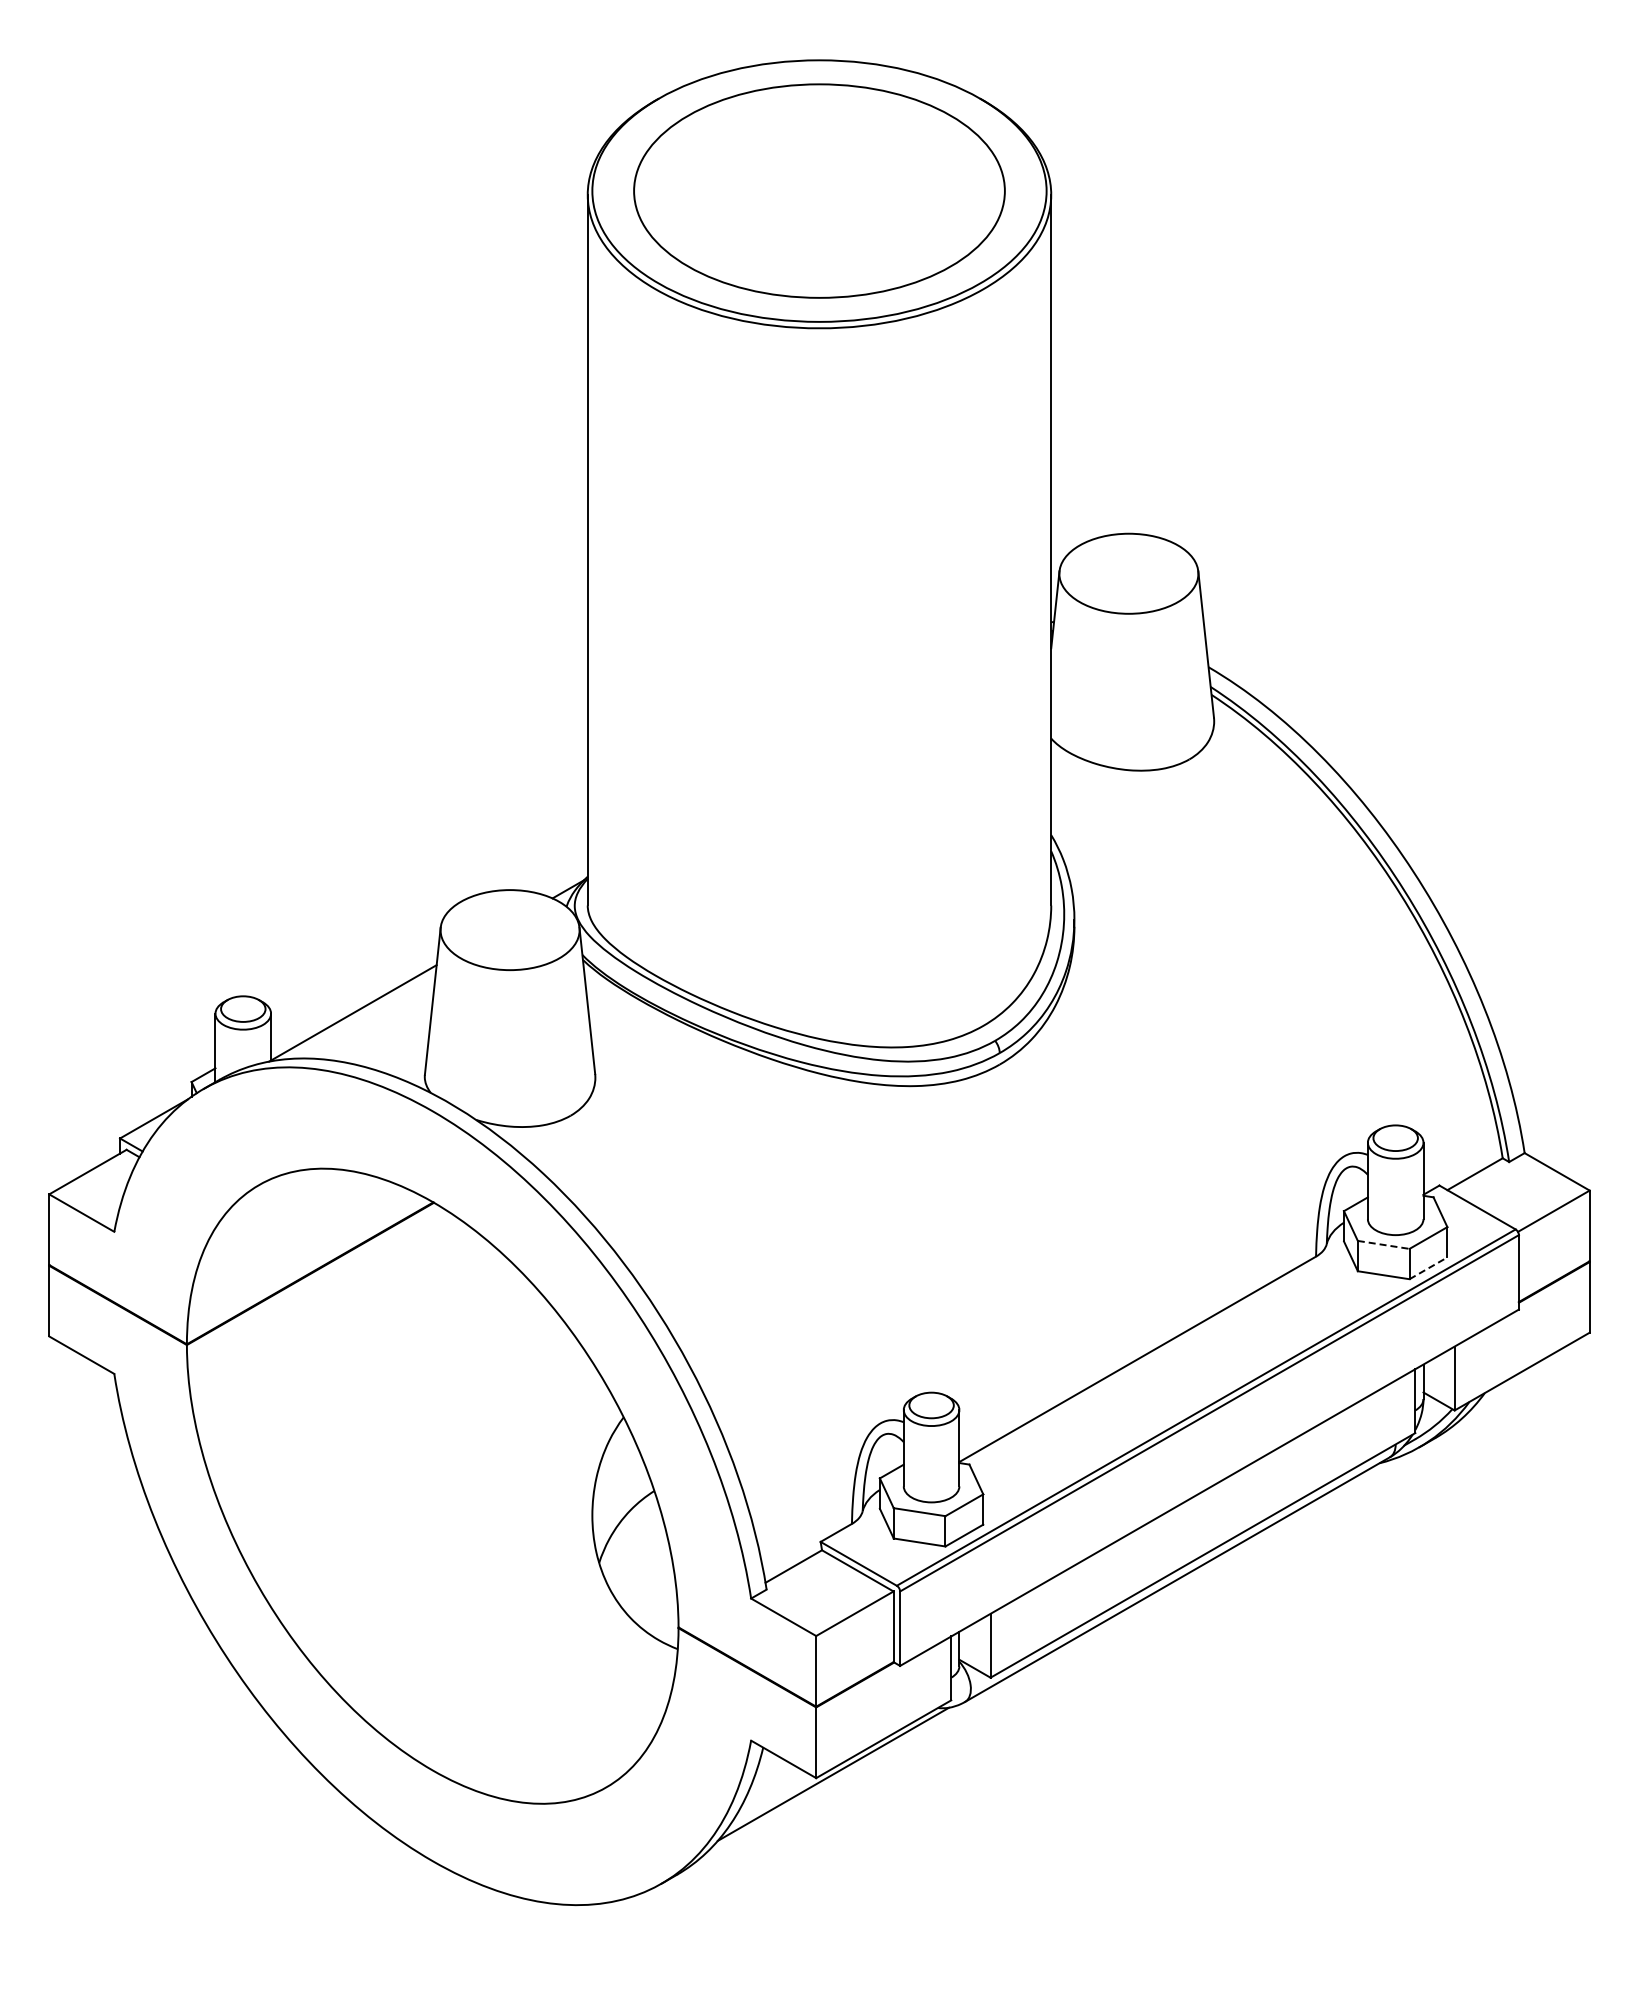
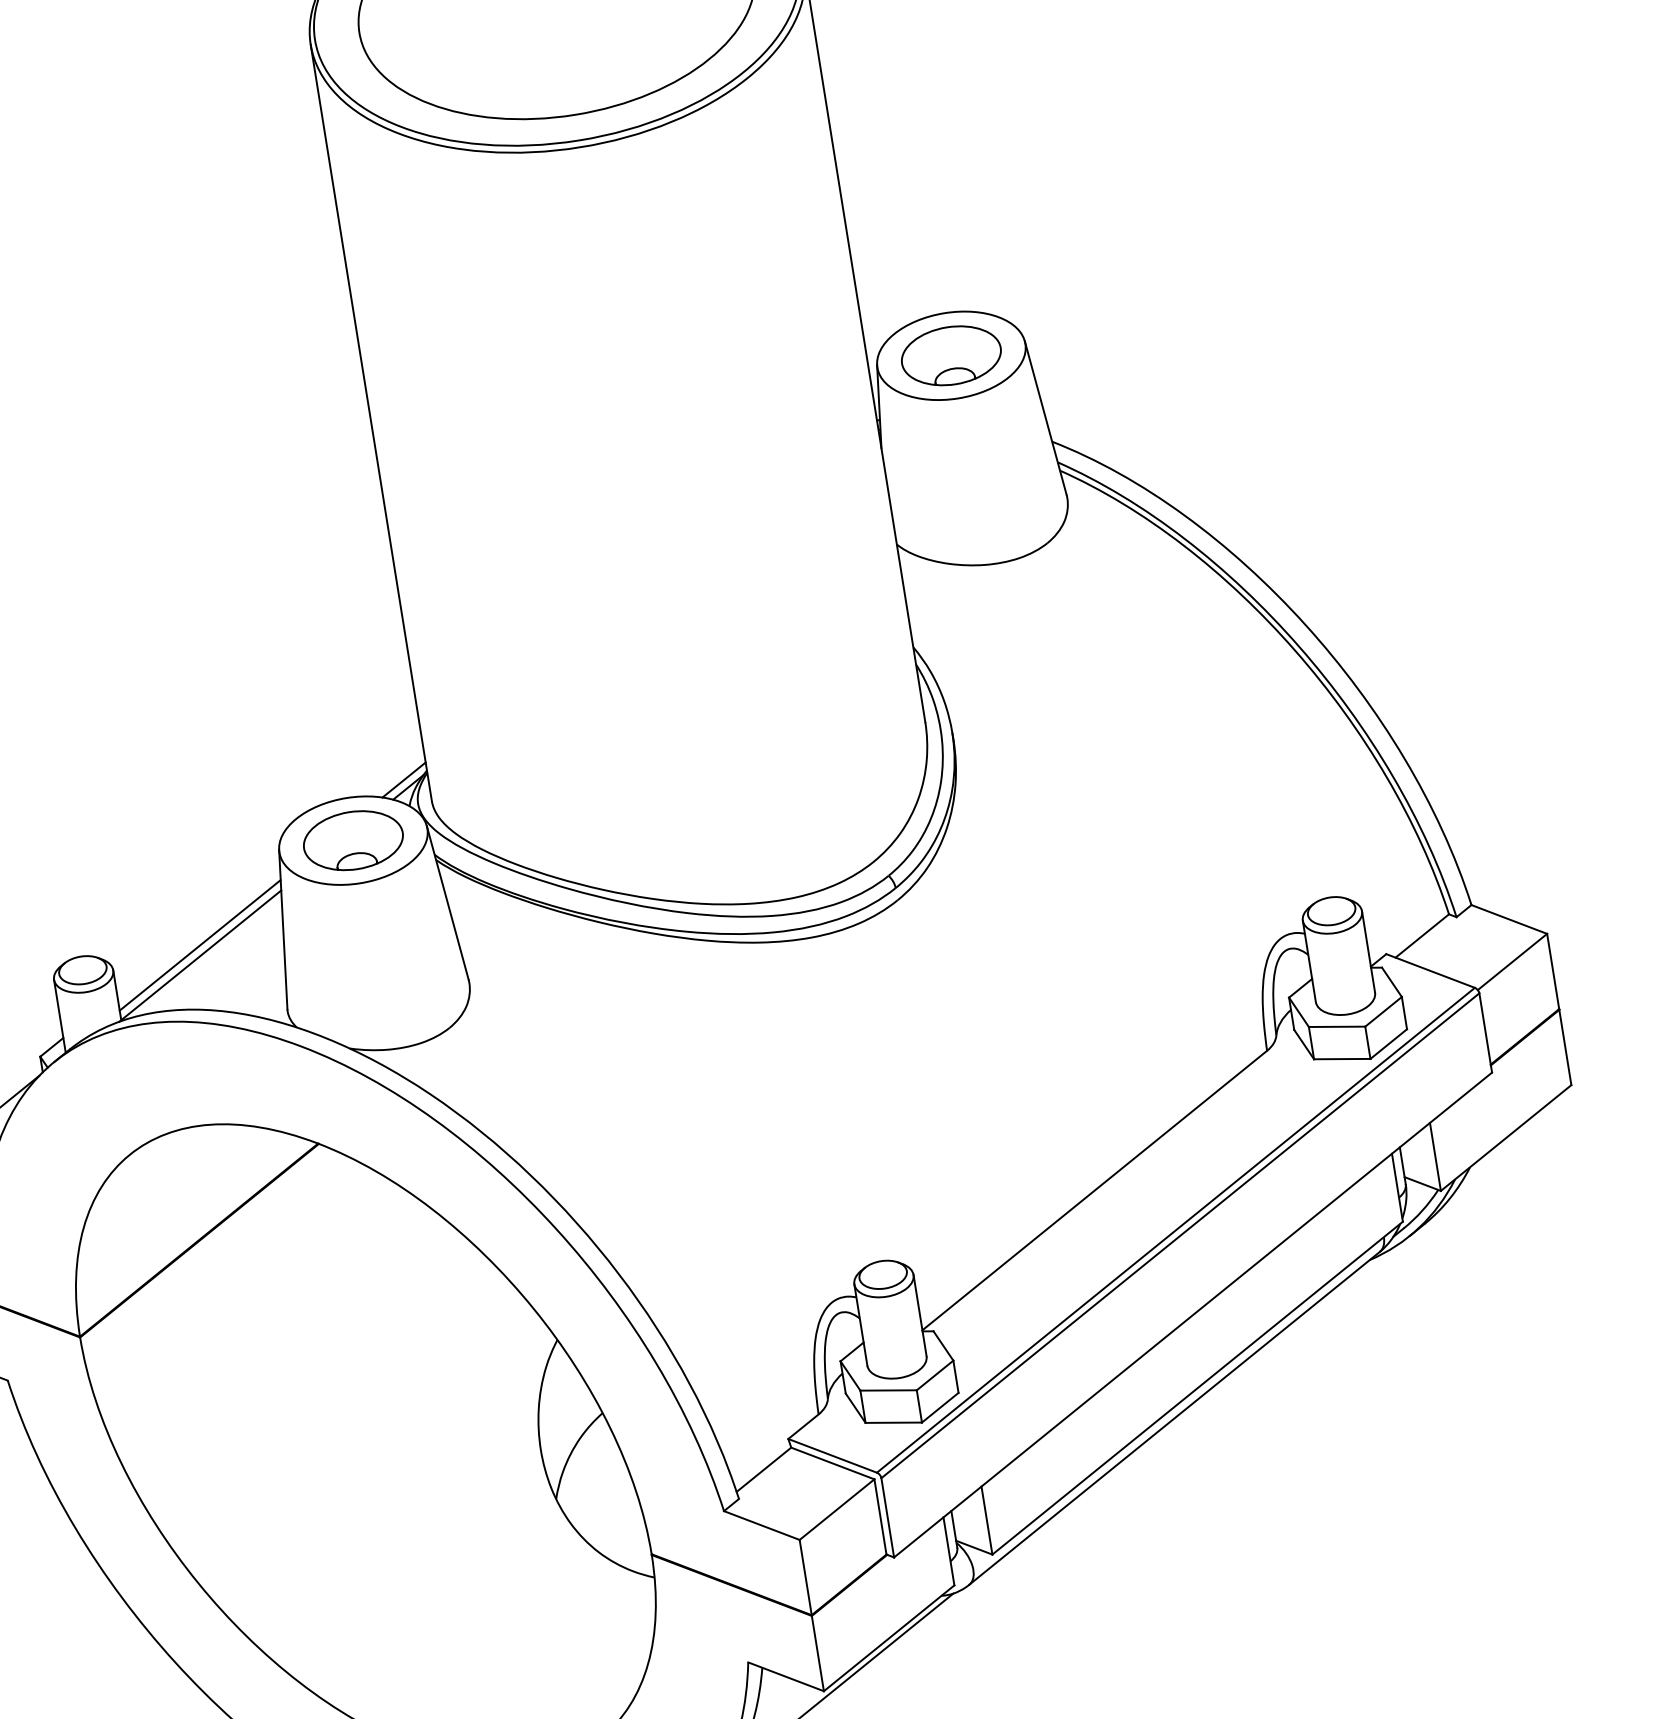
part: (1128, 573) -> (950, 355), added
line: (565, 881) -> (404, 779), added
part: (509, 929) -> (352, 840), added
line: (354, 1003) -> (200, 945), added
line: (1384, 1244) -> (1337, 1026), dashed -> solid
line: (1428, 1268) -> (1388, 1044), dashed -> solid

